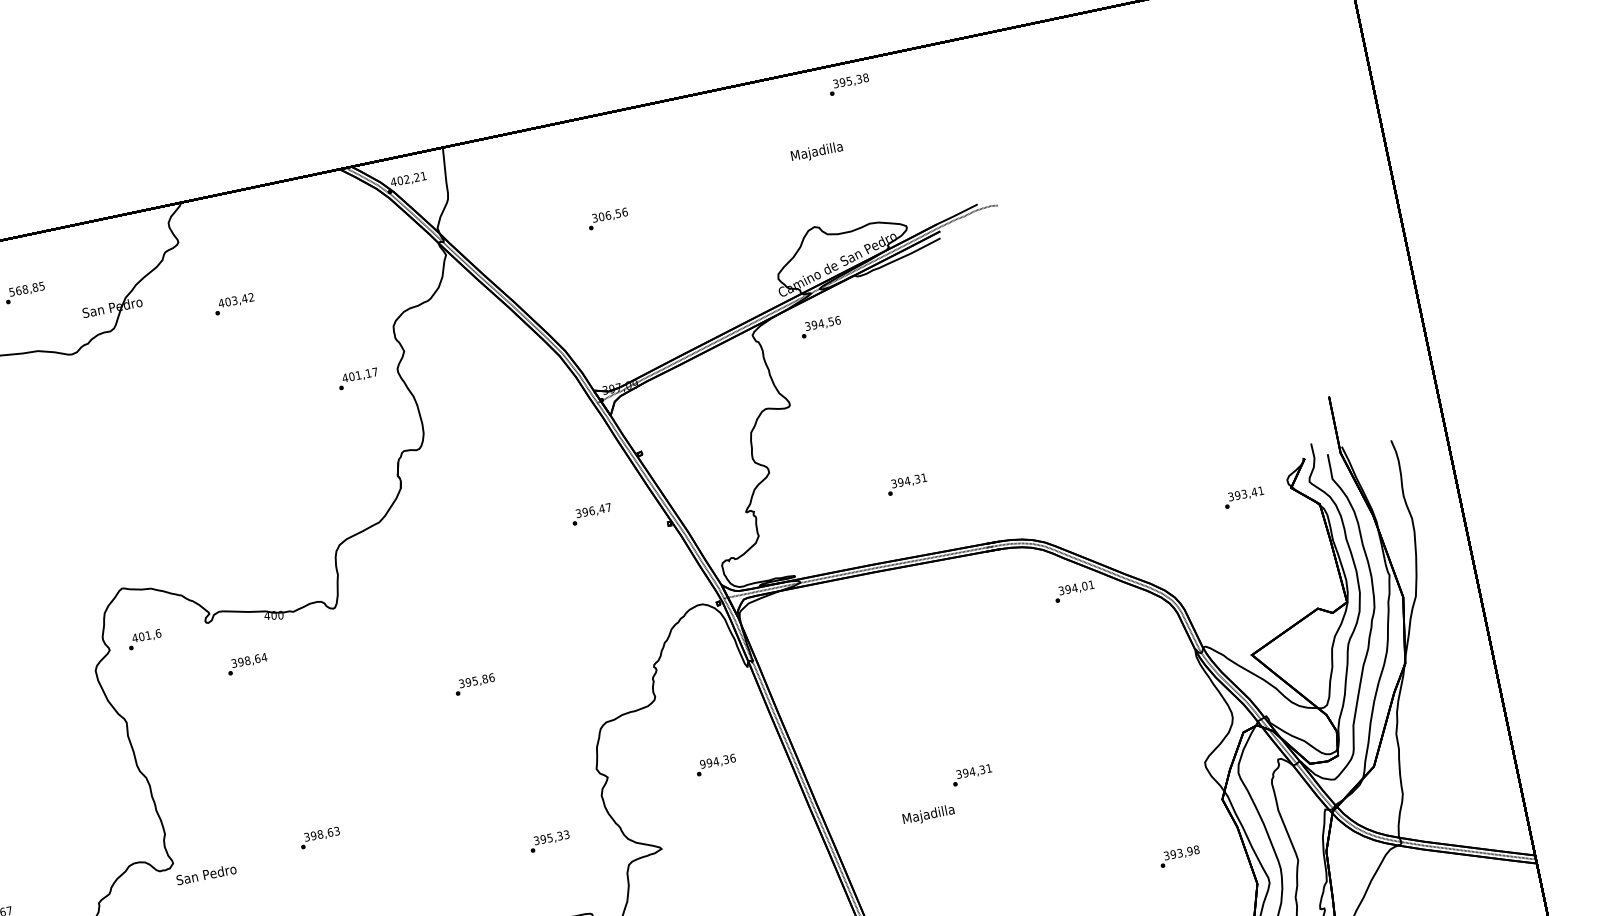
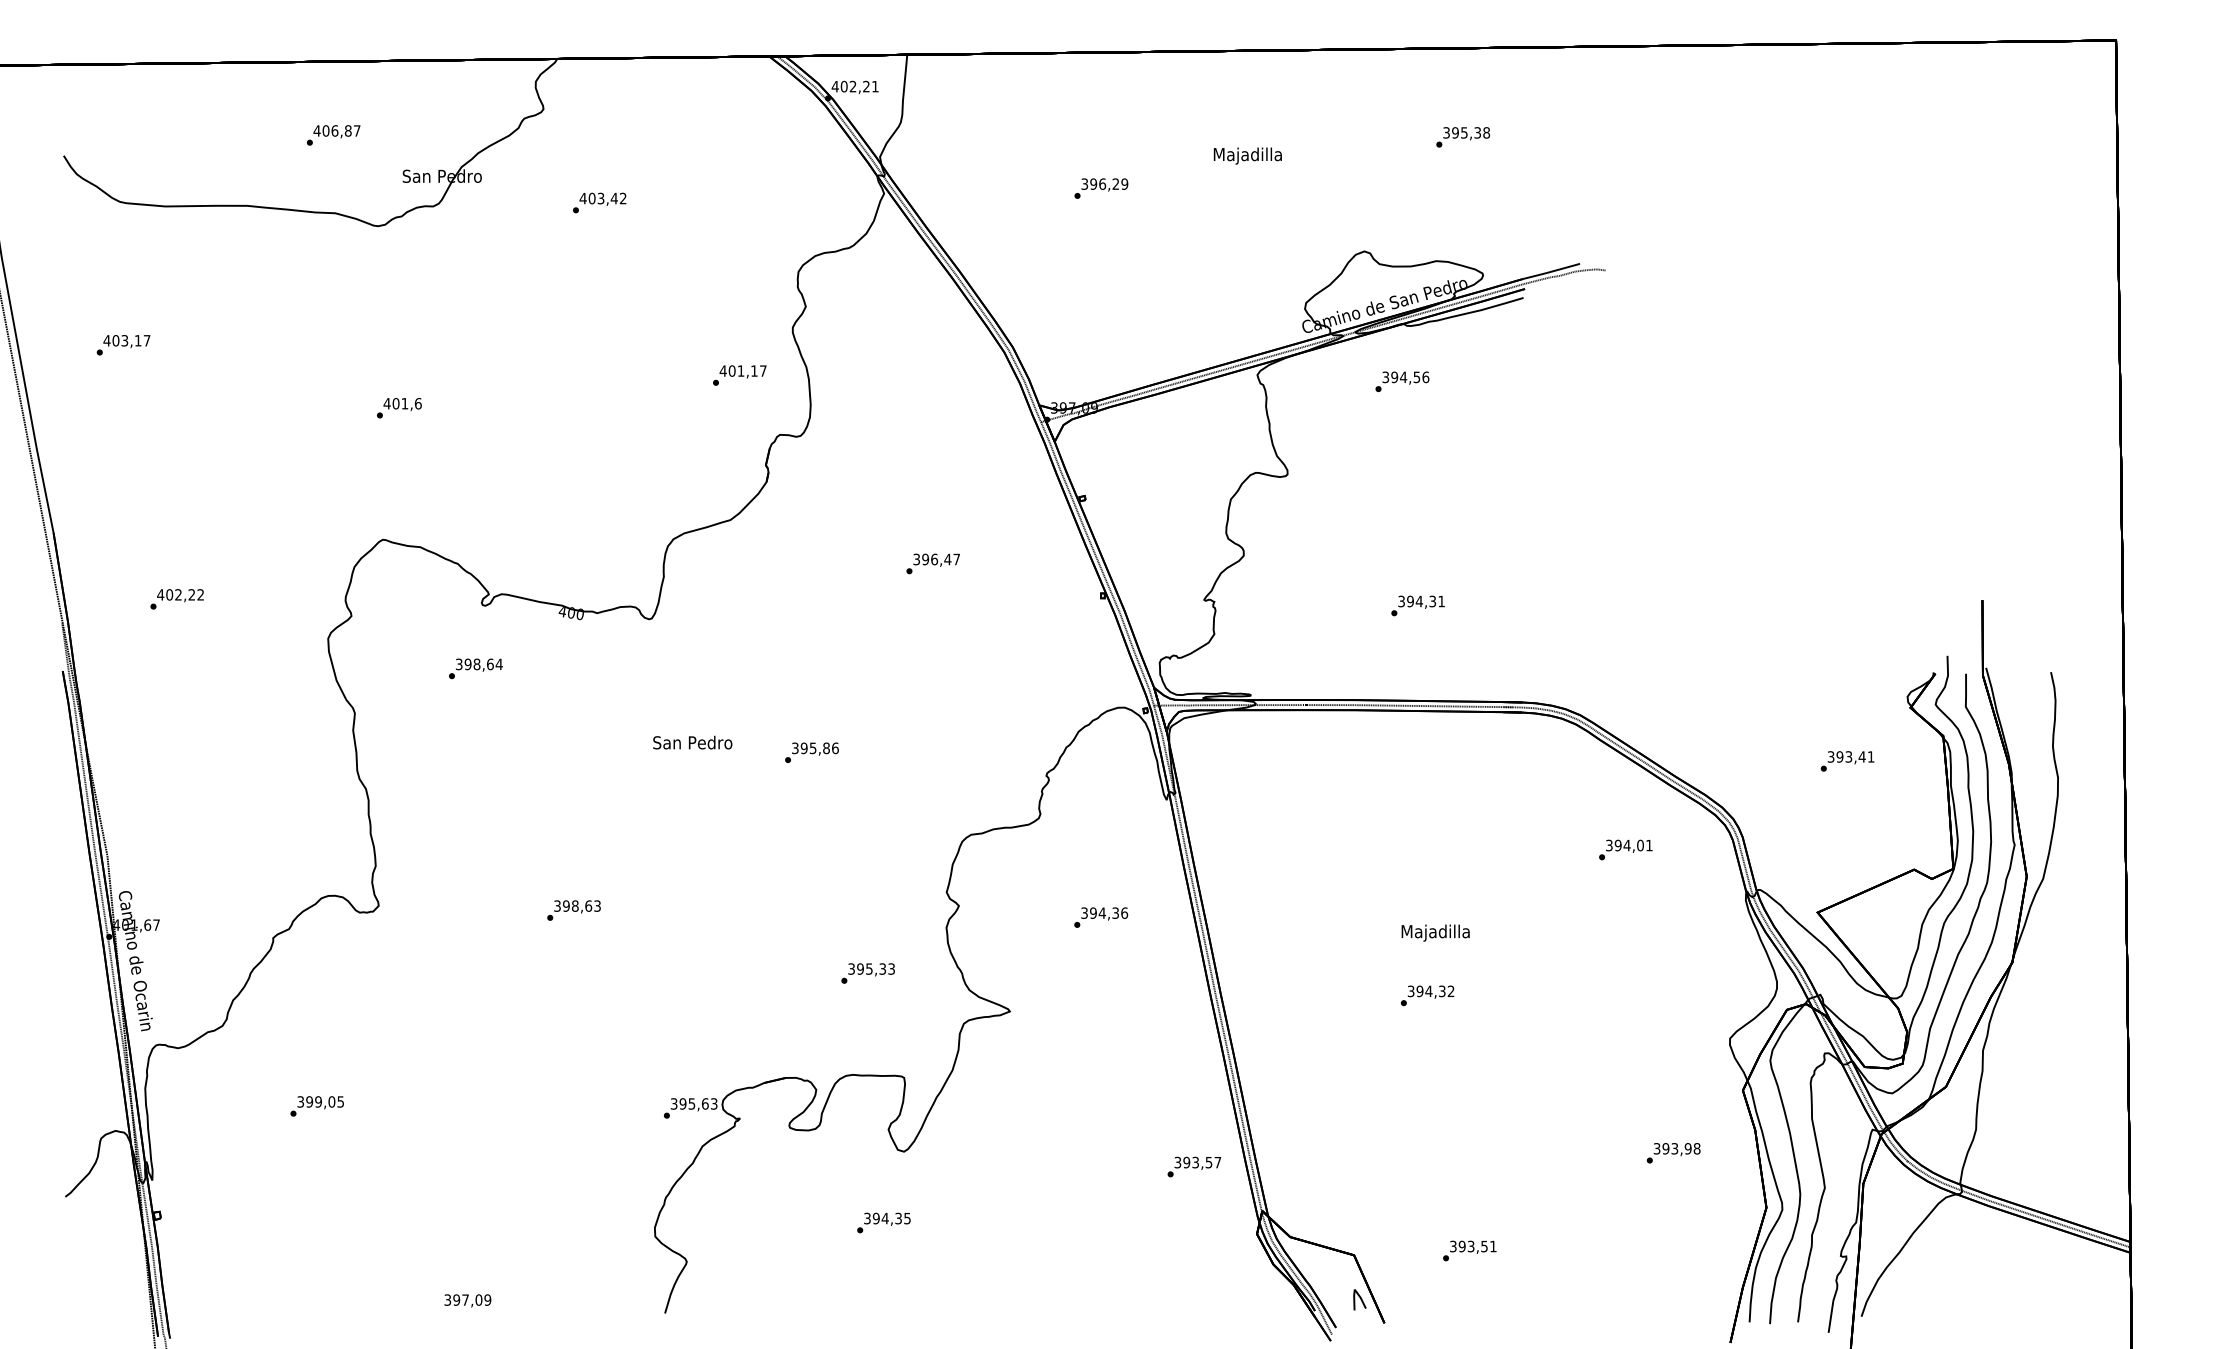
text: (849, 84) -> (1463, 137), moved
text: (816, 151) -> (1247, 155), moved
text: (613, 213) -> (1109, 183), 306,56 -> 396,29
text: (26, 288) -> (336, 130), 568,85 -> 406,87
text: (821, 327) -> (1402, 381), moved
text: (358, 378) -> (739, 375), moved
text: (1244, 497) -> (1847, 761), moved
text: (591, 514) -> (932, 563), moved
text: (1074, 591) -> (1625, 849), moved
text: (145, 639) -> (399, 408), moved
text: (247, 664) -> (475, 668), moved
text: (702, 763) -> (1084, 912), 994,36 -> 394,36
text: (988, 767) -> (1450, 990), 394,31 -> 394,32
text: (928, 814) -> (1435, 932), moved
text: (206, 874) -> (692, 742), moved

